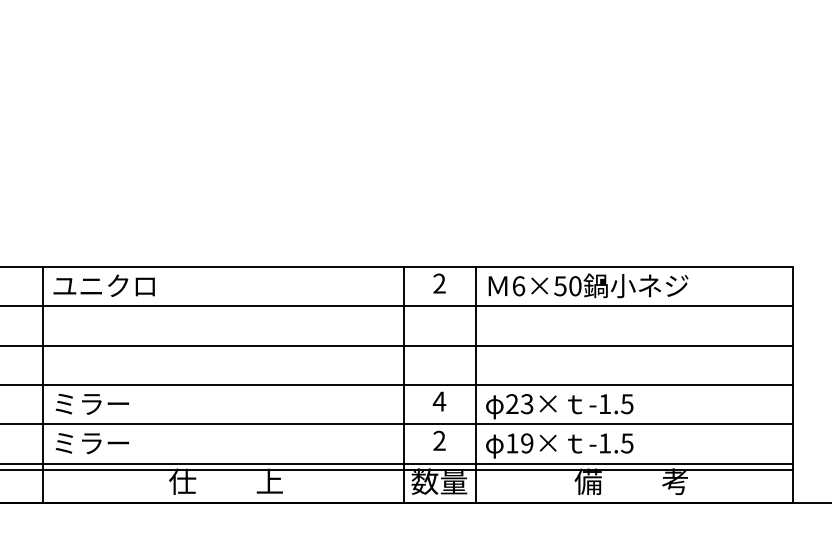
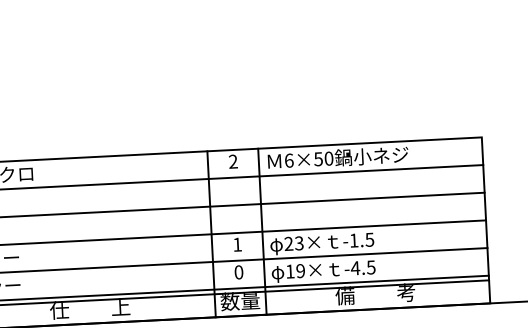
text: (439, 401) -> (237, 244), 4 -> 1
text: (439, 440) -> (238, 272), 2 -> 0
text: (604, 443) -> (355, 268), -1.5 -> -4.5

